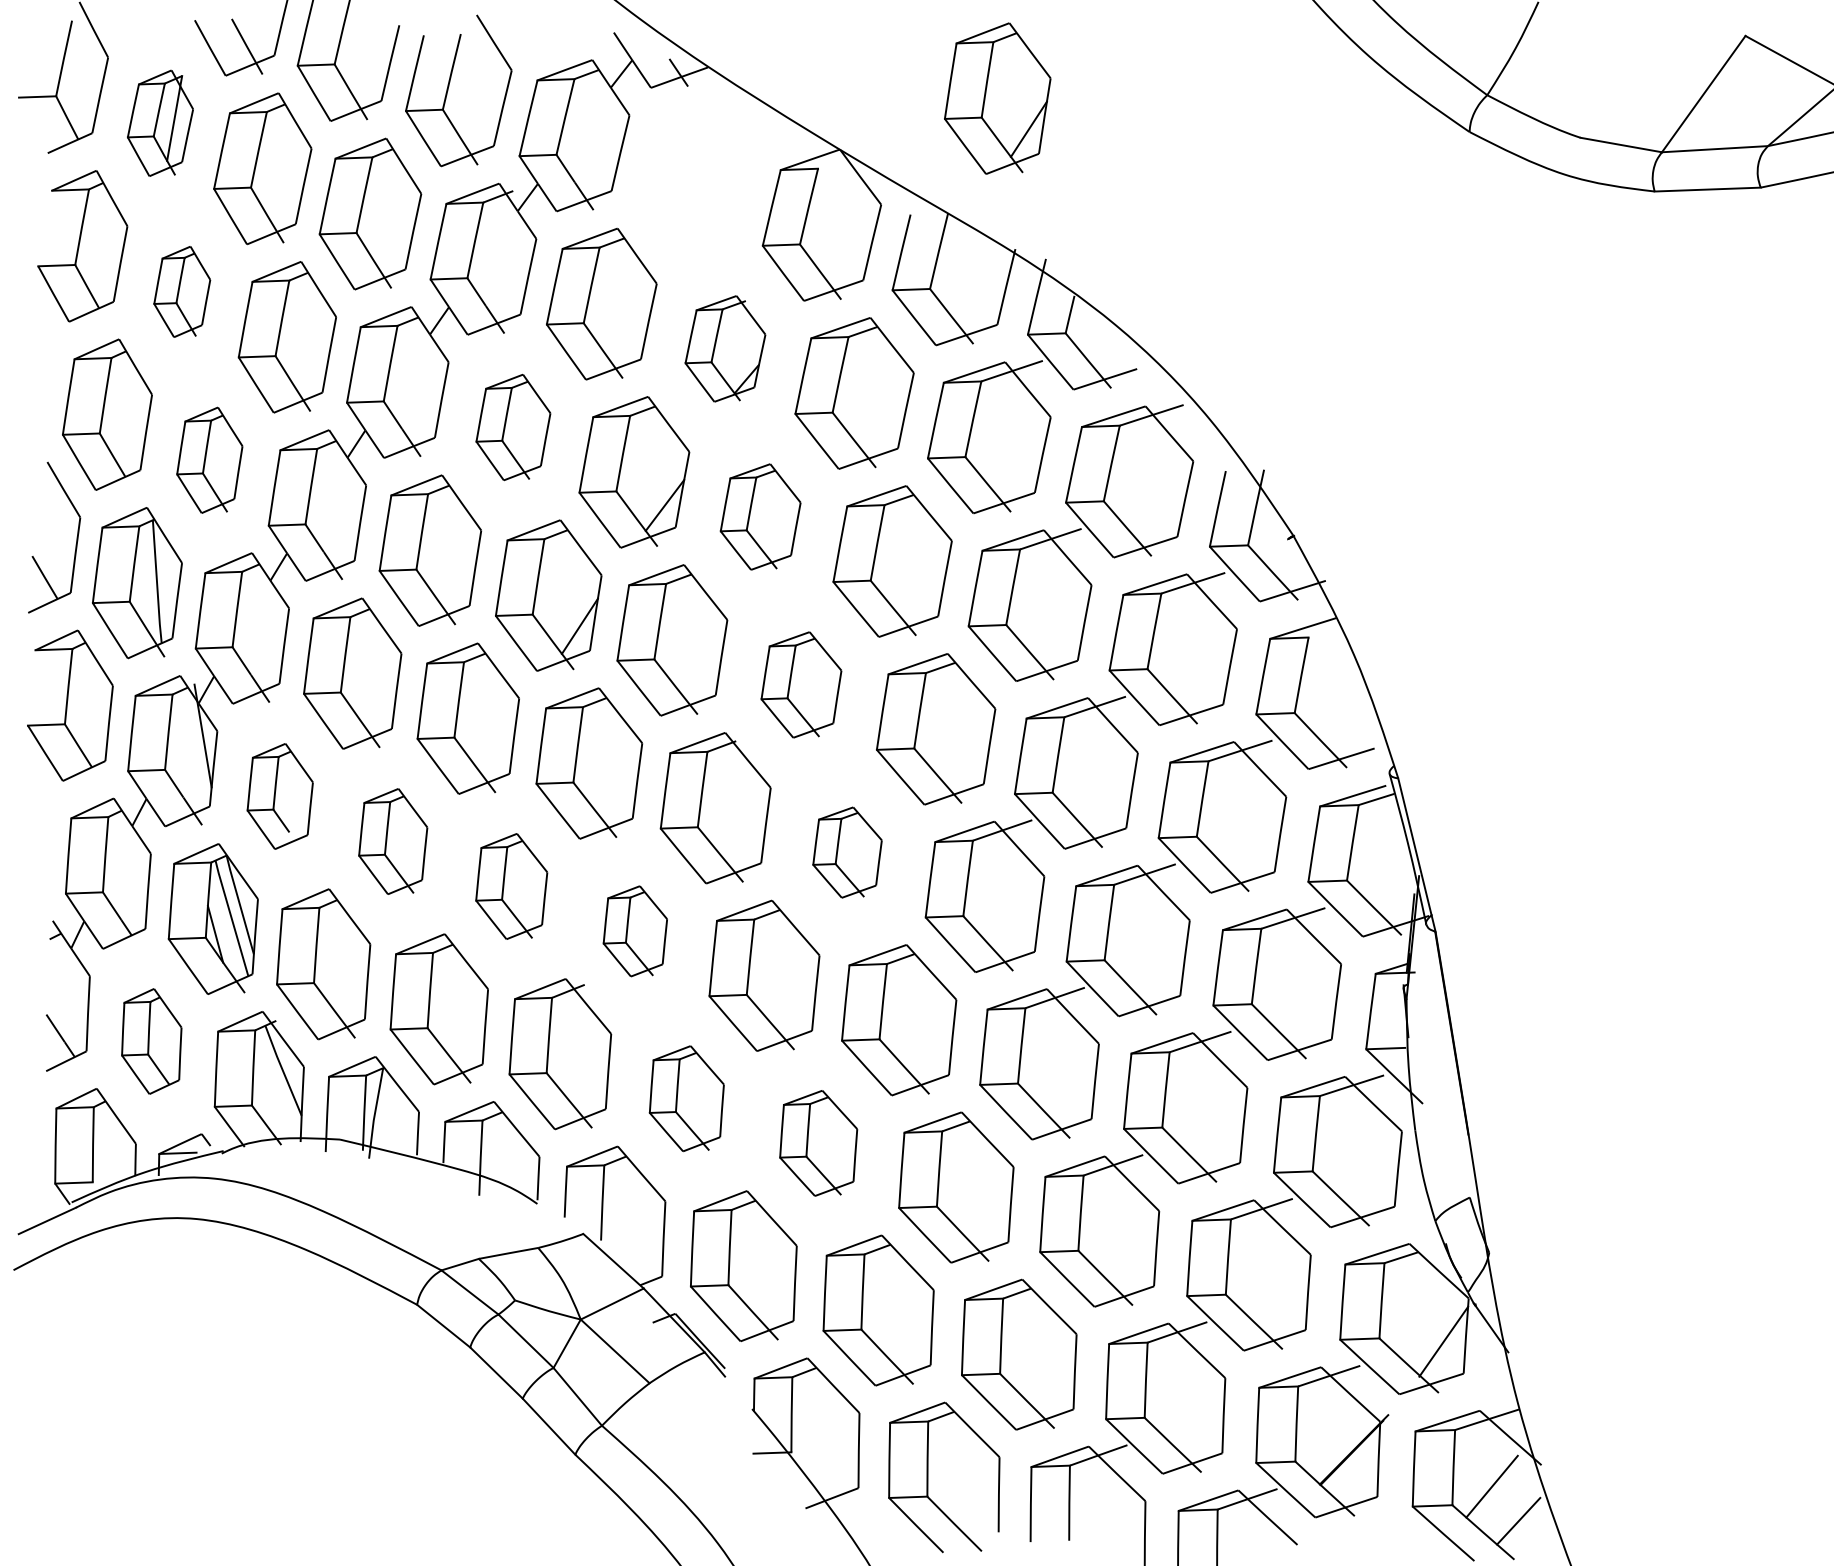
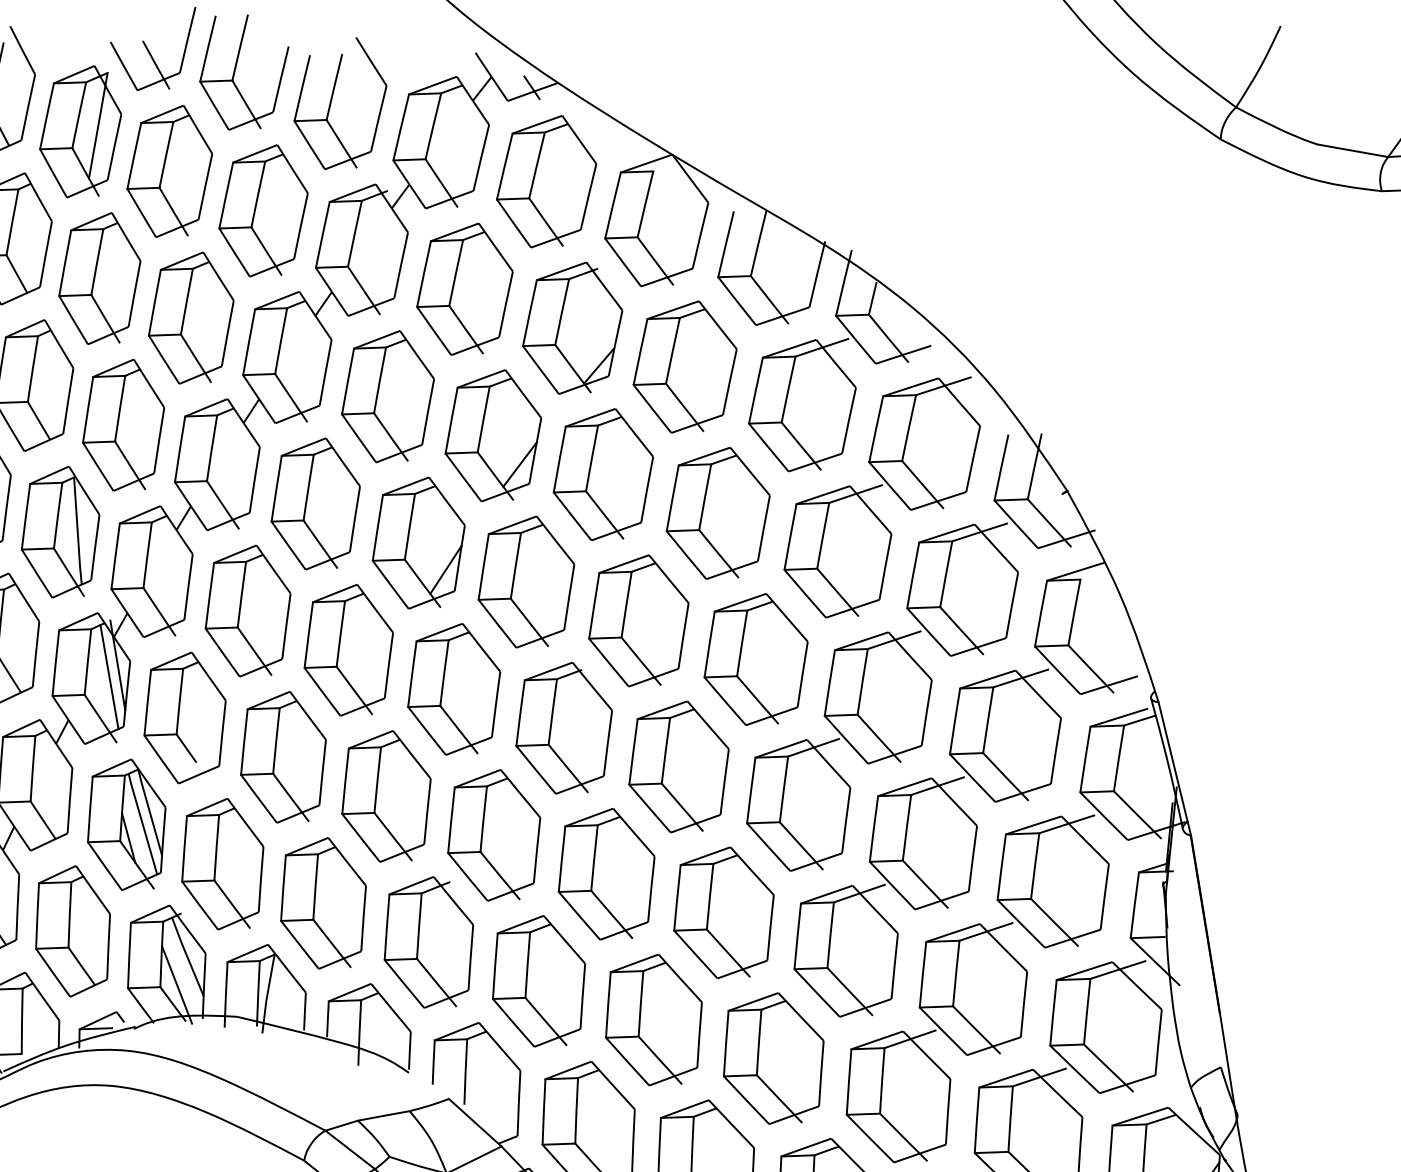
part: (997, 98) -> (809, 110), removed
part: (160, 123) -> (80, 131), size x1.43
part: (695, 180) -> (546, 181), added
part: (181, 291) -> (99, 278), size x1.67
part: (725, 348) -> (572, 327), size x1.43
part: (513, 427) -> (388, 396), size x1.43
part: (209, 460) -> (123, 425), size x1.43
part: (760, 516) -> (603, 474), size x1.43
part: (801, 684) -> (638, 620), size x1.43
line: (193, 749) -> (109, 677), added
part: (279, 796) -> (184, 718), size x1.43
part: (392, 841) -> (282, 757), size x1.43
part: (847, 852) -> (678, 766), size x1.67
part: (511, 886) -> (386, 796), size x1.43
part: (635, 931) -> (494, 835), size x1.67
part: (151, 1041) -> (72, 931), size x1.43
part: (686, 1098) -> (538, 981), size x1.43
line: (270, 1102) -> (176, 984), added
part: (818, 1143) -> (653, 1020), size x1.43

